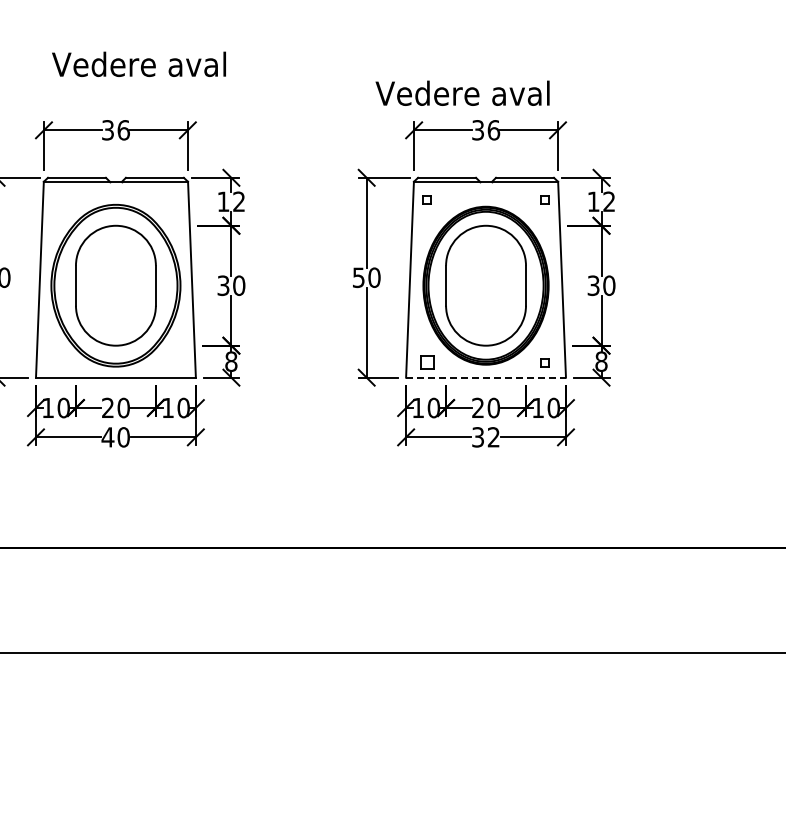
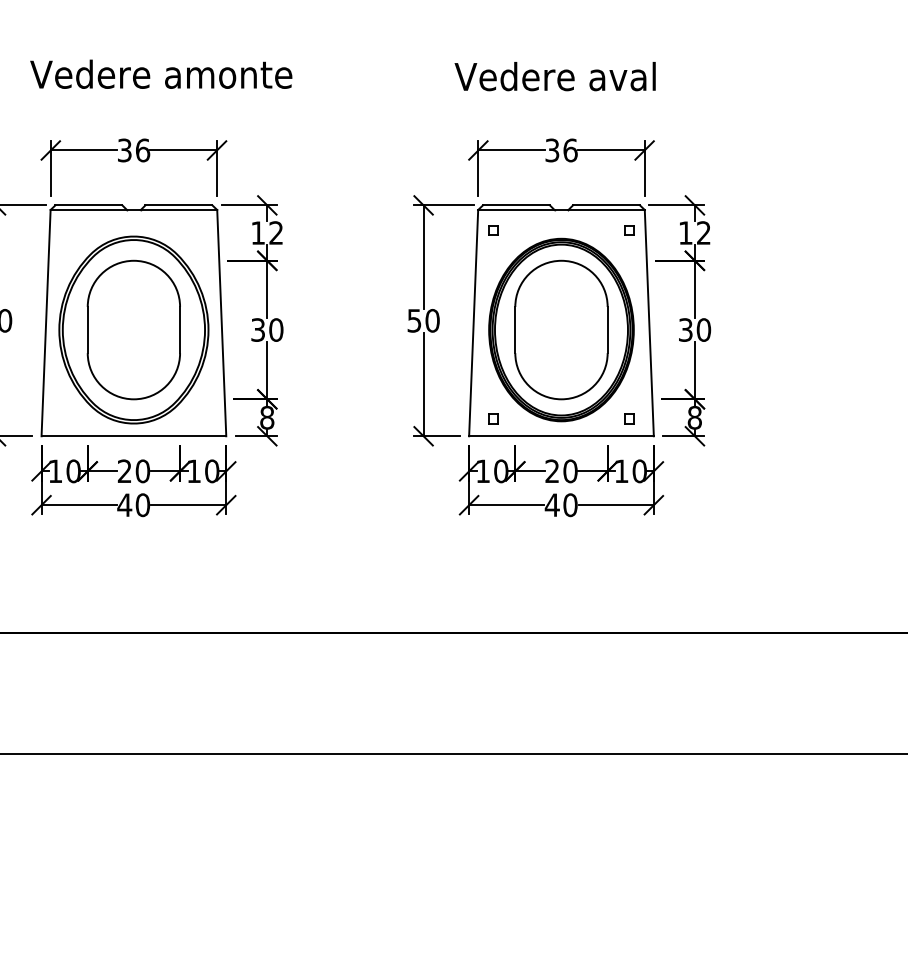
text: (139, 64) -> (161, 74), Vedere aval -> Vedere amonte
text: (462, 92) -> (555, 75), moved
part: (426, 362) -> (492, 418), size x0.62
line: (486, 377) -> (562, 436), dashed -> solid
text: (485, 437) -> (560, 505), 32 -> 40

